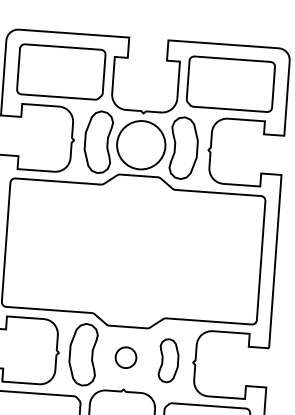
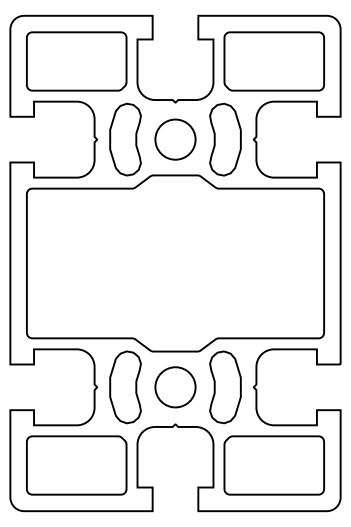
circle: (141, 145) -> (175, 139), size x0.71
circle: (126, 357) -> (175, 387), size x1.67
part: (168, 360) -> (225, 387), size x1.43

